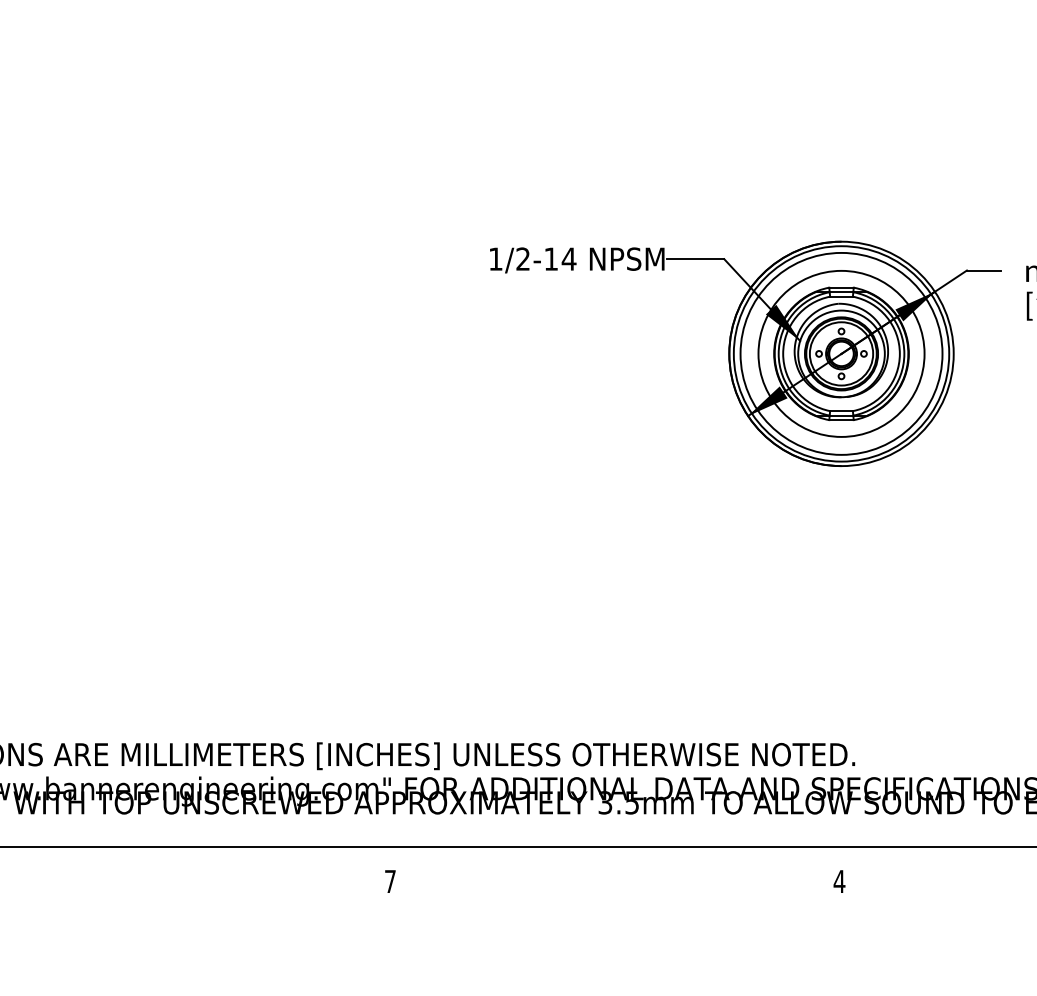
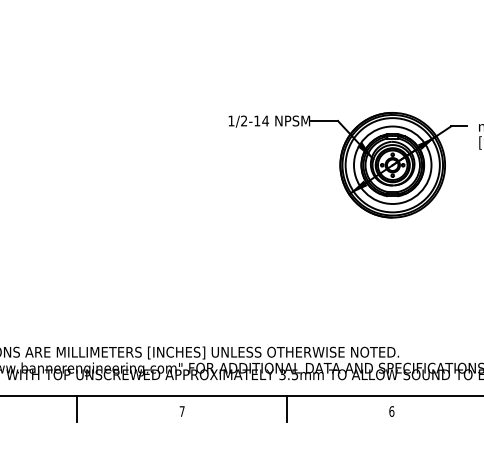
line: (166, 875) -> (77, 408), added
line: (615, 875) -> (287, 408), added
text: (838, 881) -> (391, 411), 4 -> 6

